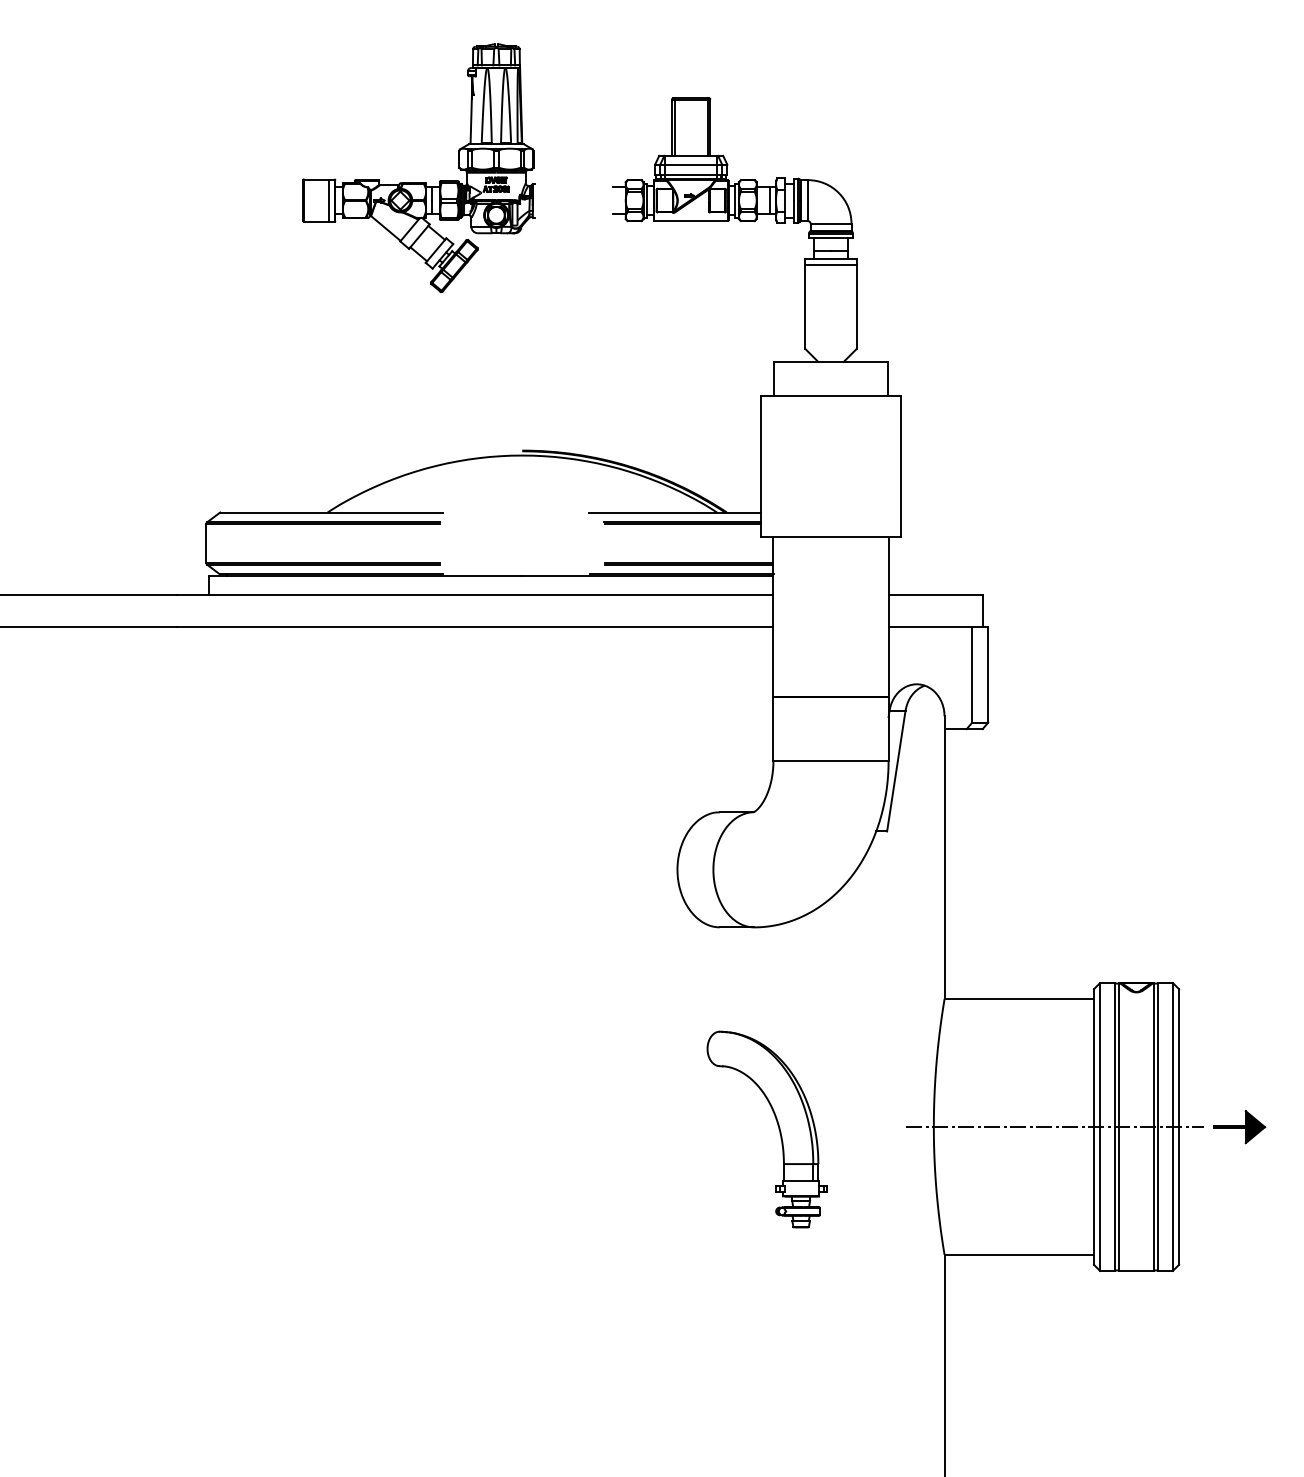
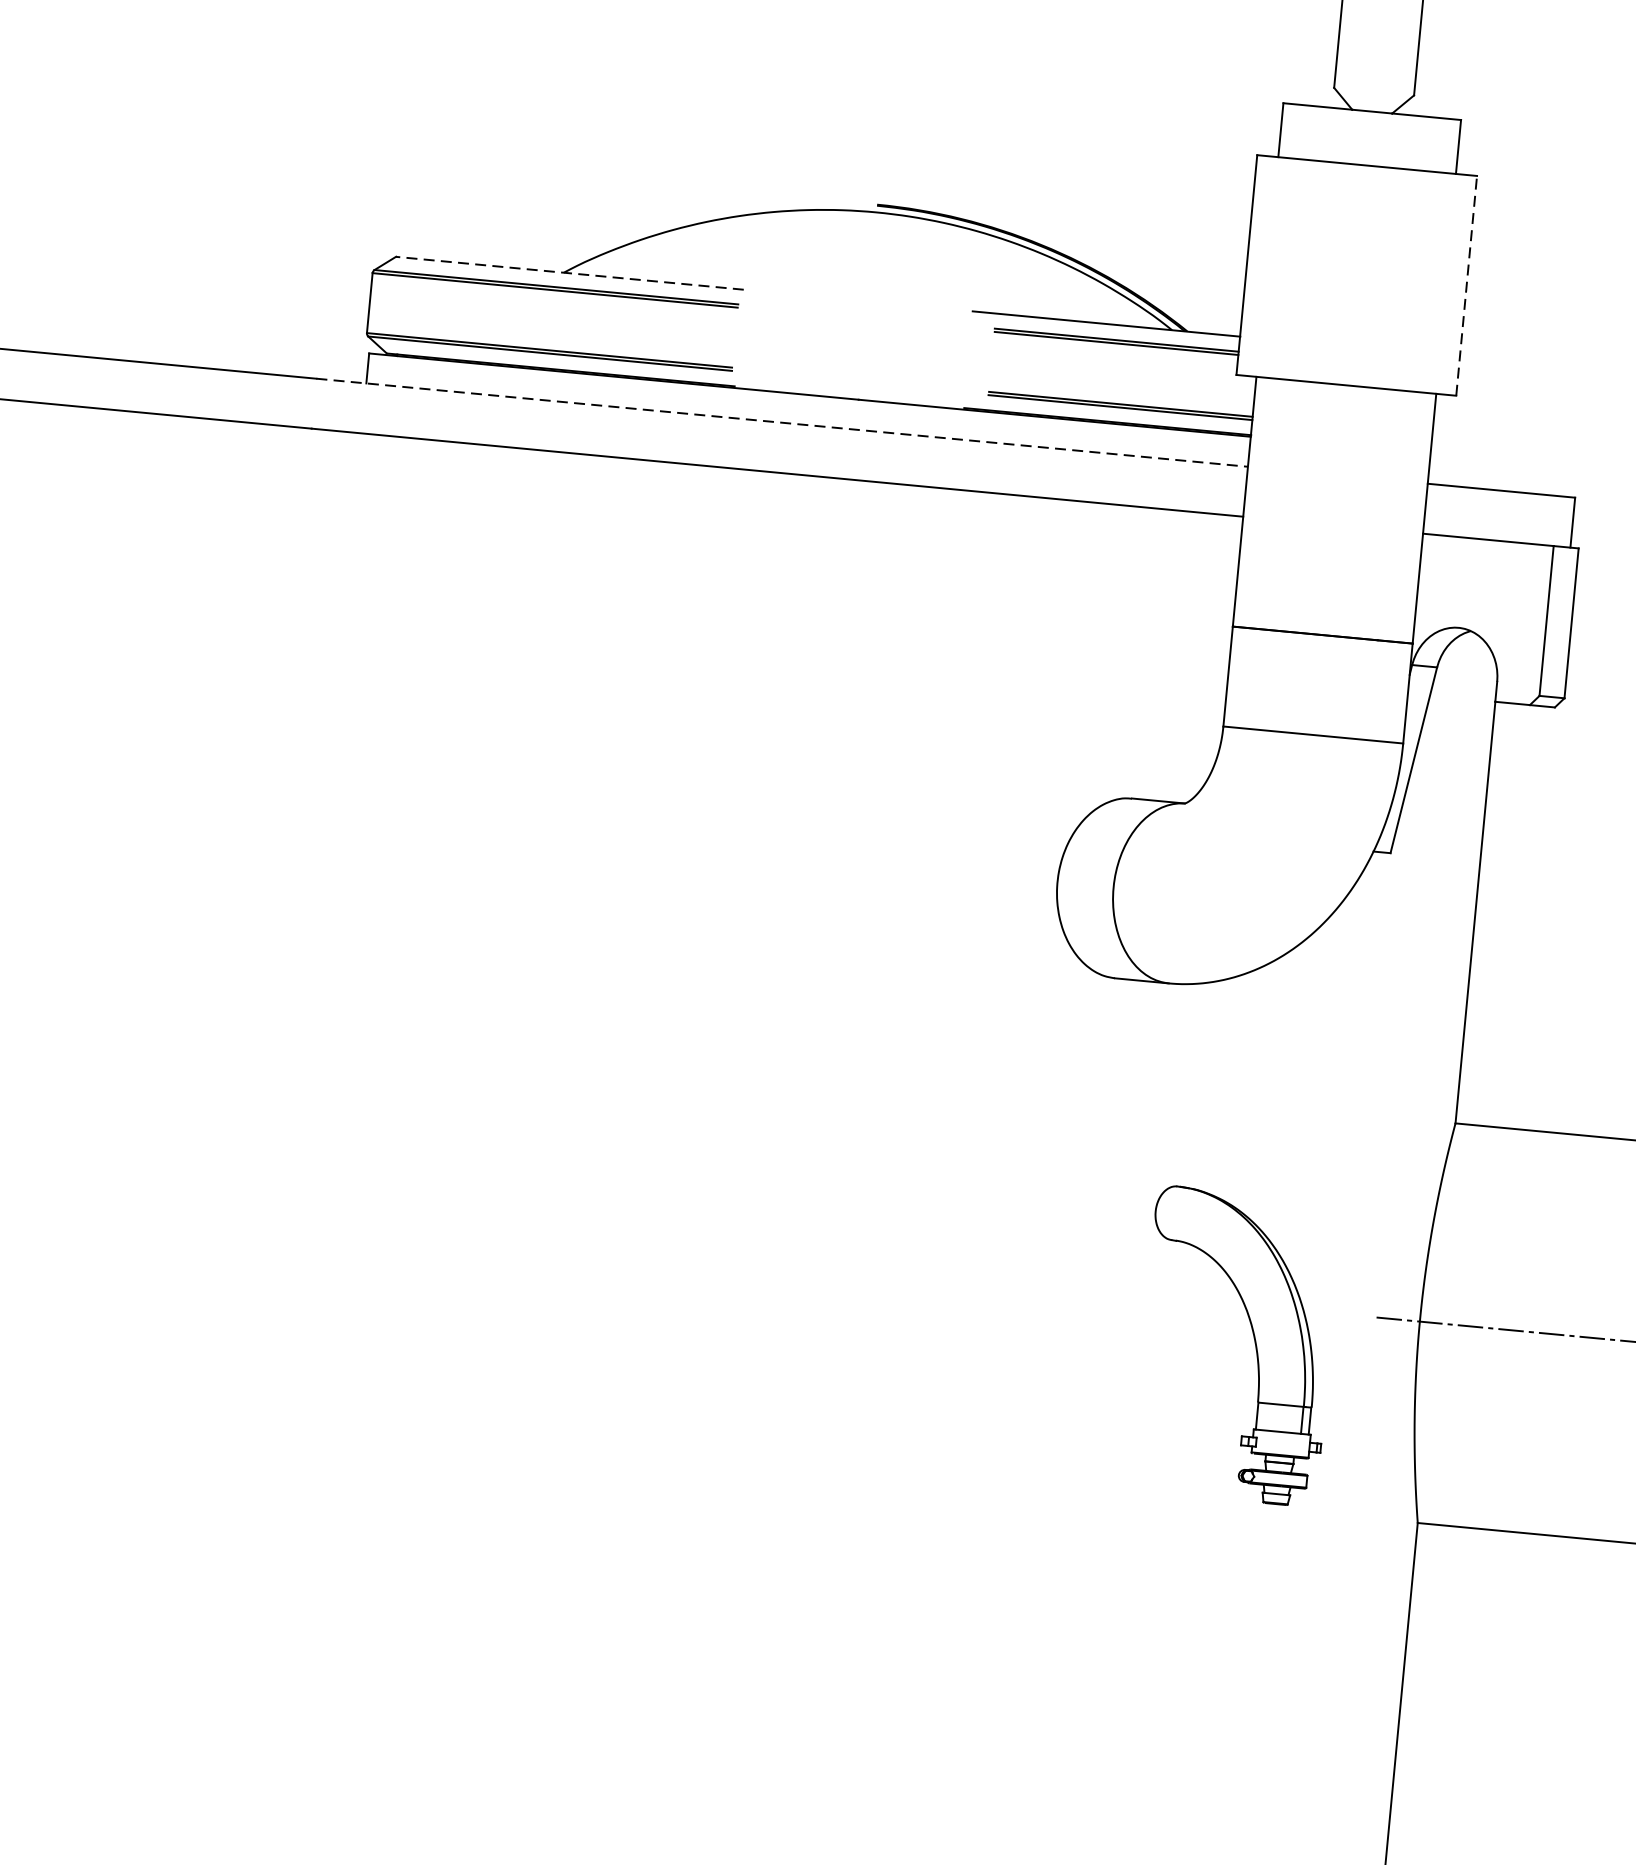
line: (901, 466) -> (1466, 285), solid -> dashed
line: (330, 512) -> (568, 272), solid -> dashed
line: (475, 594) -> (782, 422), solid -> dashed
part: (777, 1125) -> (1253, 1341), moved

